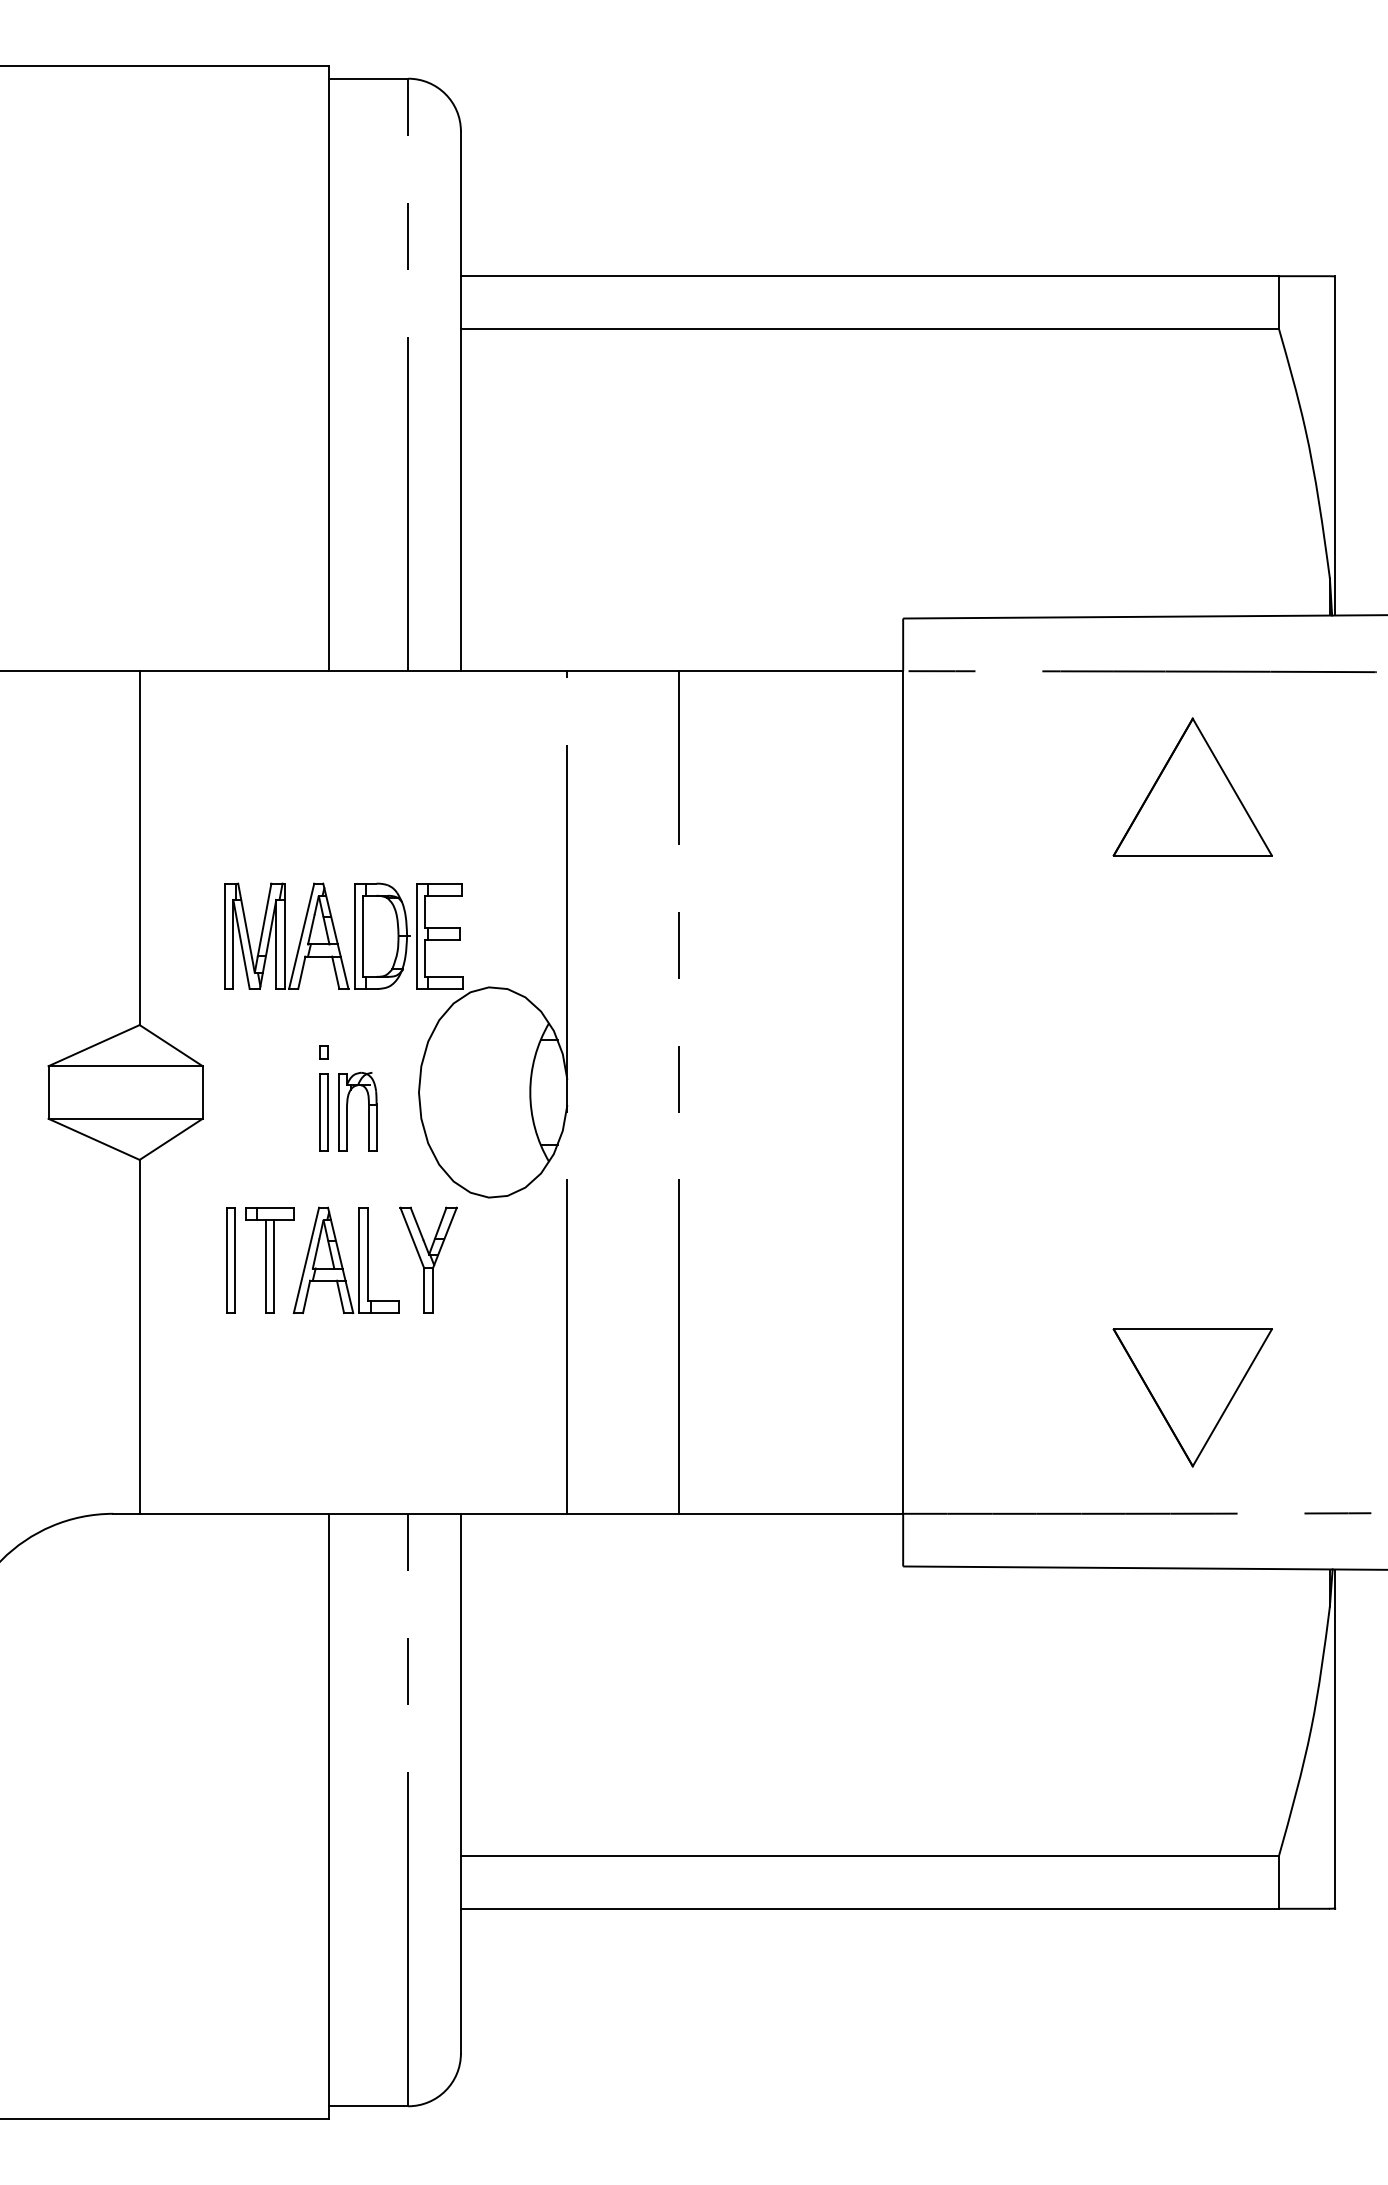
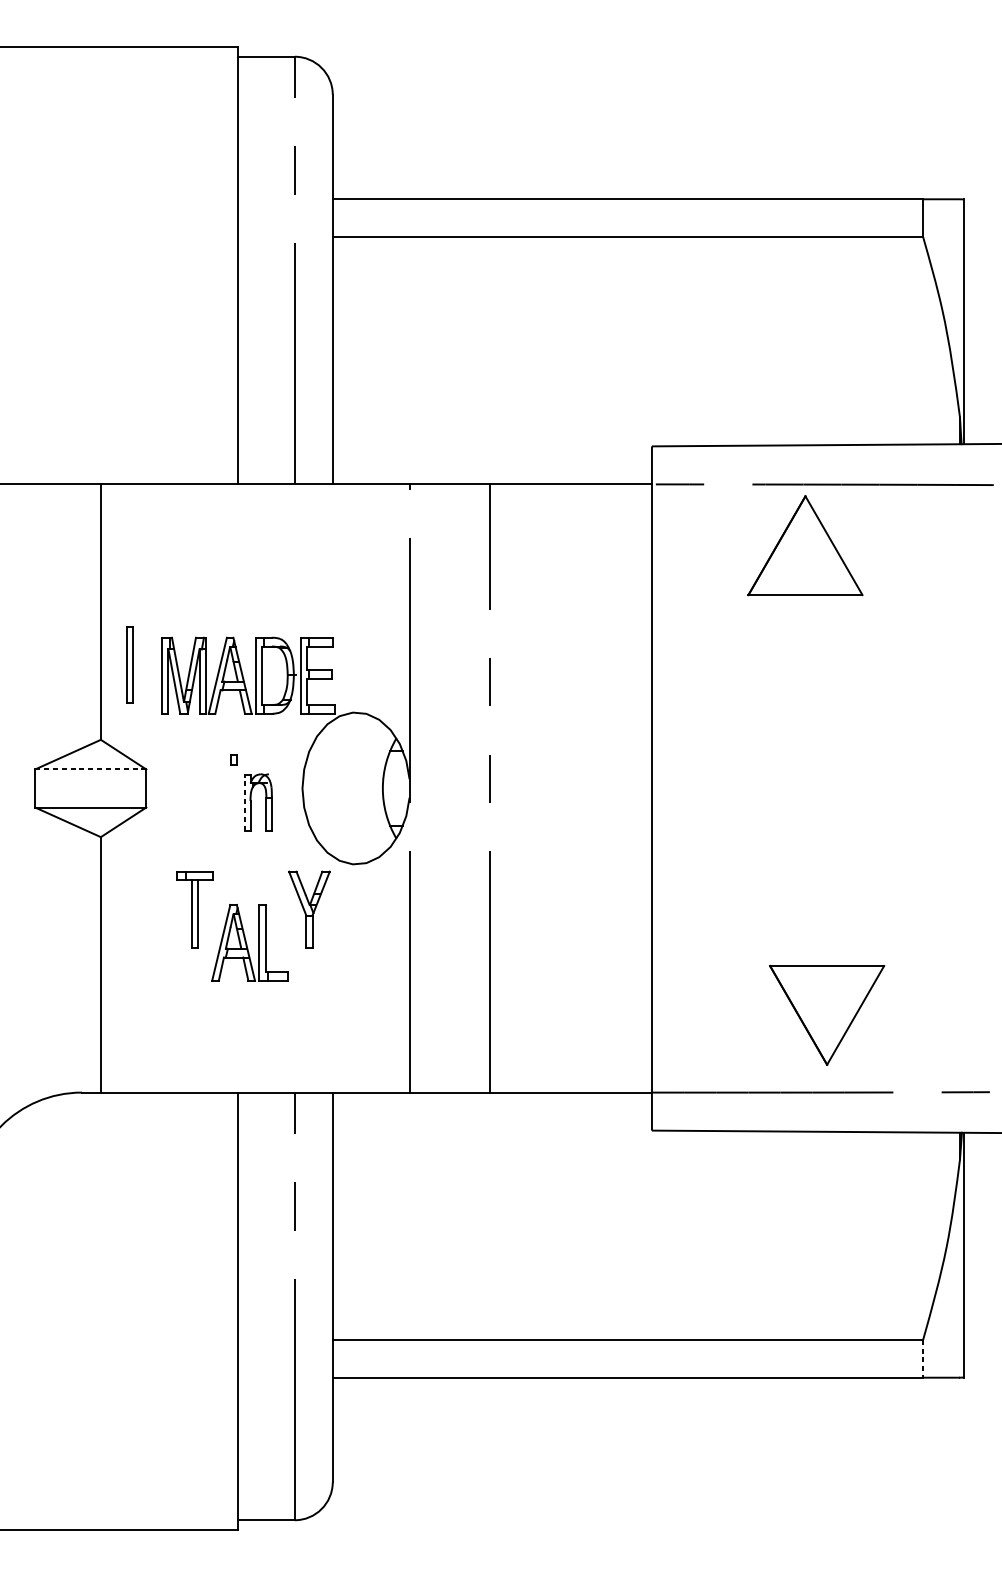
part: (1192, 786) -> (805, 545), moved
line: (126, 1066) -> (91, 769), solid -> dashed
part: (323, 1112) -> (233, 802), removed
line: (339, 1112) -> (245, 802), solid -> dashed
part: (230, 1260) -> (129, 665), moved
part: (345, 1260) -> (249, 942), moved
part: (1192, 1397) -> (826, 1015), moved
line: (1278, 1882) -> (922, 1358), solid -> dashed

